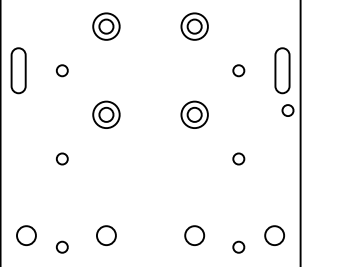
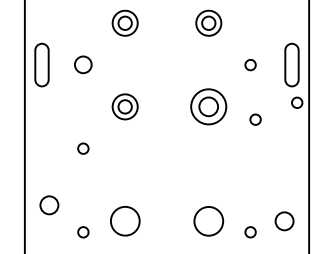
circle: (62, 71) -> (83, 65), size x1.6
part: (194, 114) -> (208, 106), size x1.4
circle: (238, 158) -> (255, 119), moved
circle: (26, 235) -> (49, 205), moved
circle: (105, 235) -> (124, 221), size x1.6
circle: (194, 235) -> (208, 221), size x1.6

